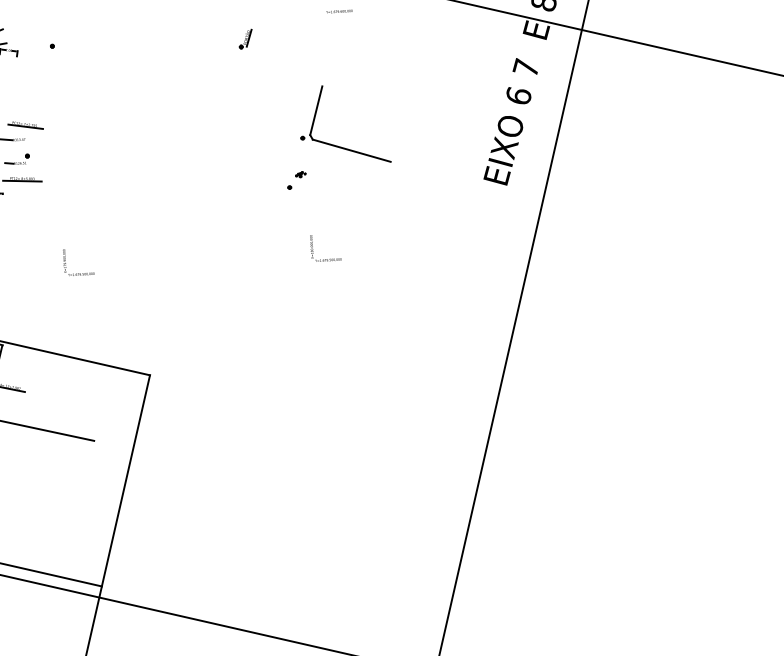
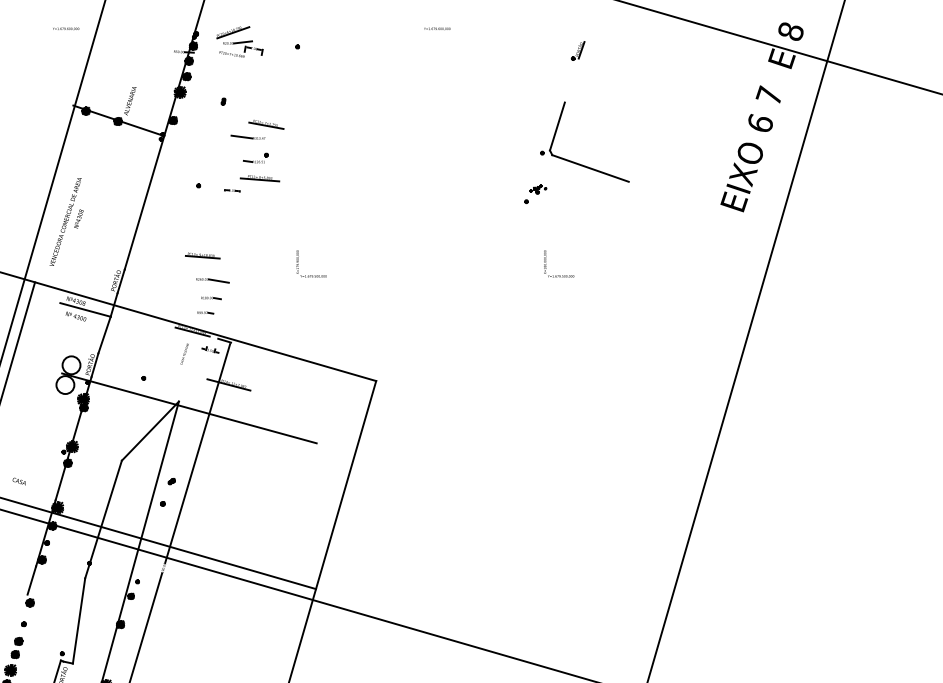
text: (339, 11) -> (437, 28), moved
part: (245, 38) -> (577, 50), moved
part: (300, 174) -> (538, 189), size x1.67

